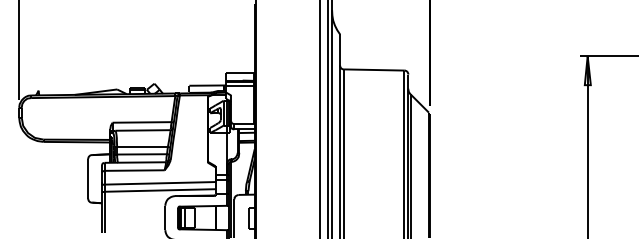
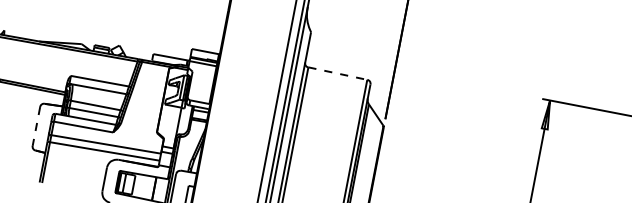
line: (374, 70) -> (338, 74), solid -> dashed
line: (88, 178) -> (36, 126), solid -> dashed

